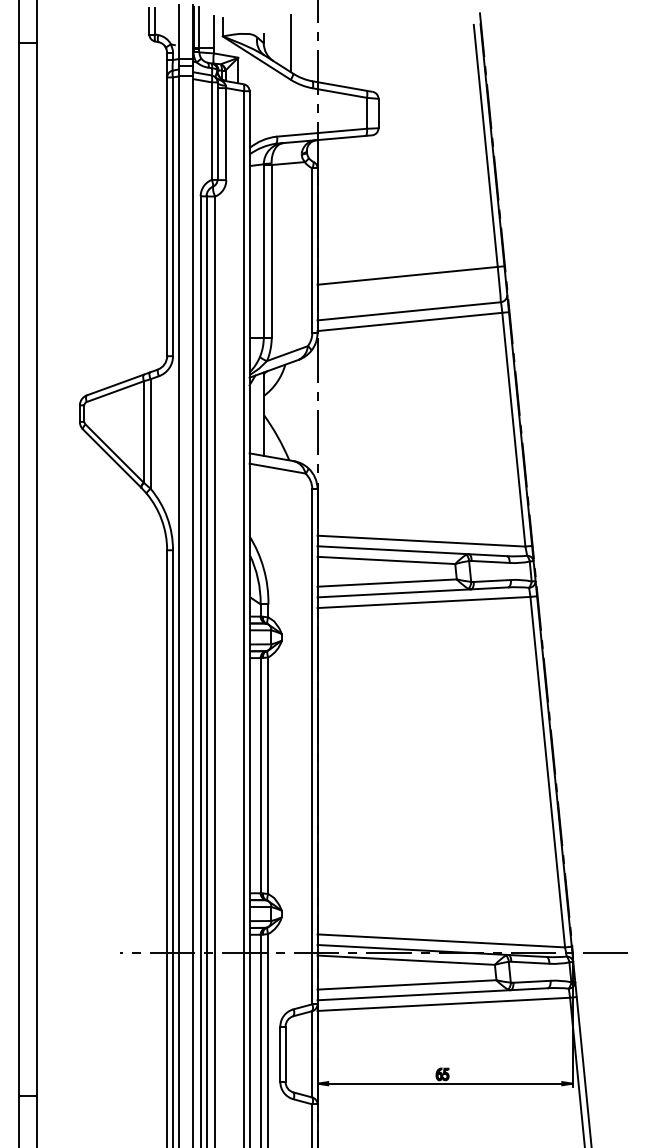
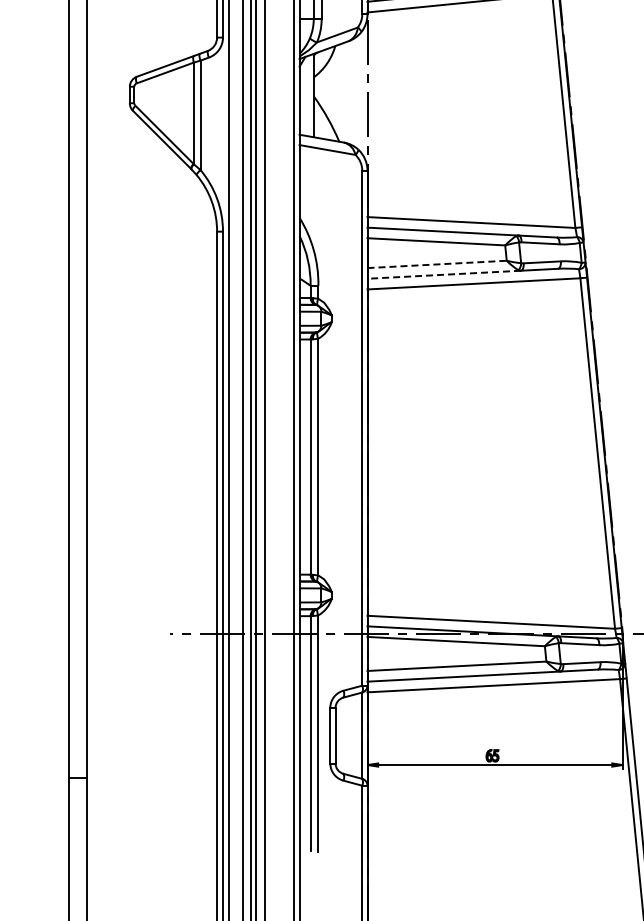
line: (387, 583) -> (437, 264), solid -> dashed
line: (394, 593) -> (444, 274), solid -> dashed

